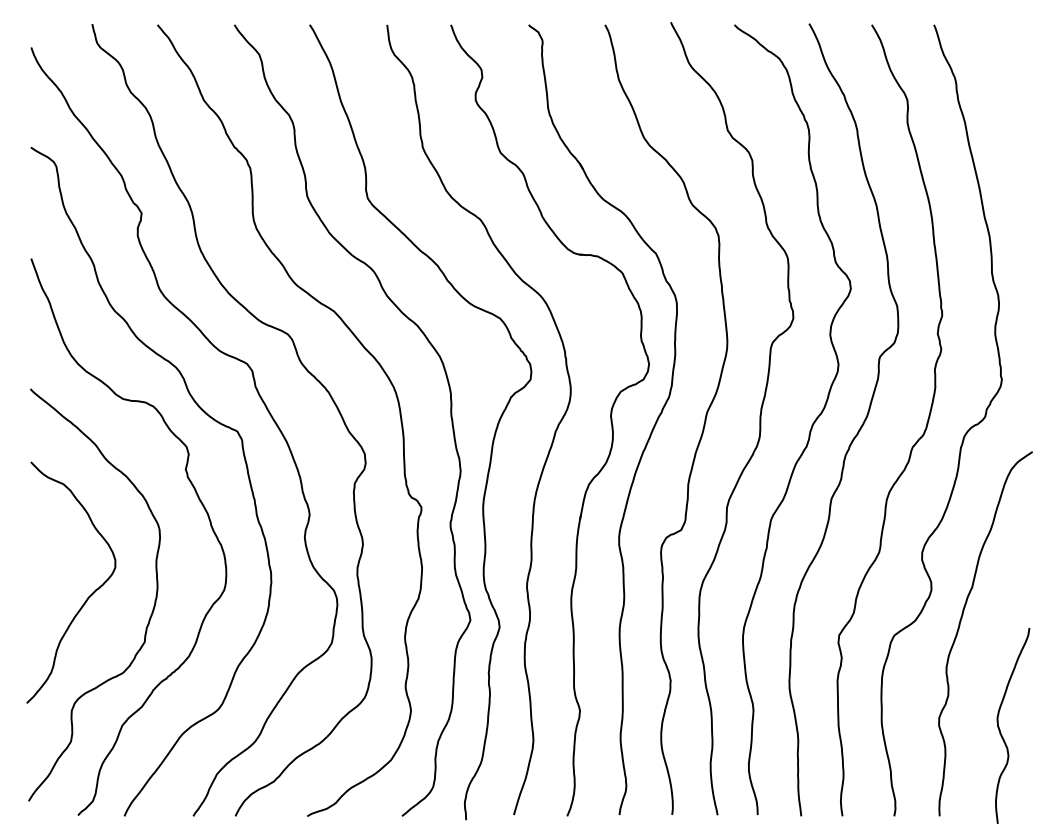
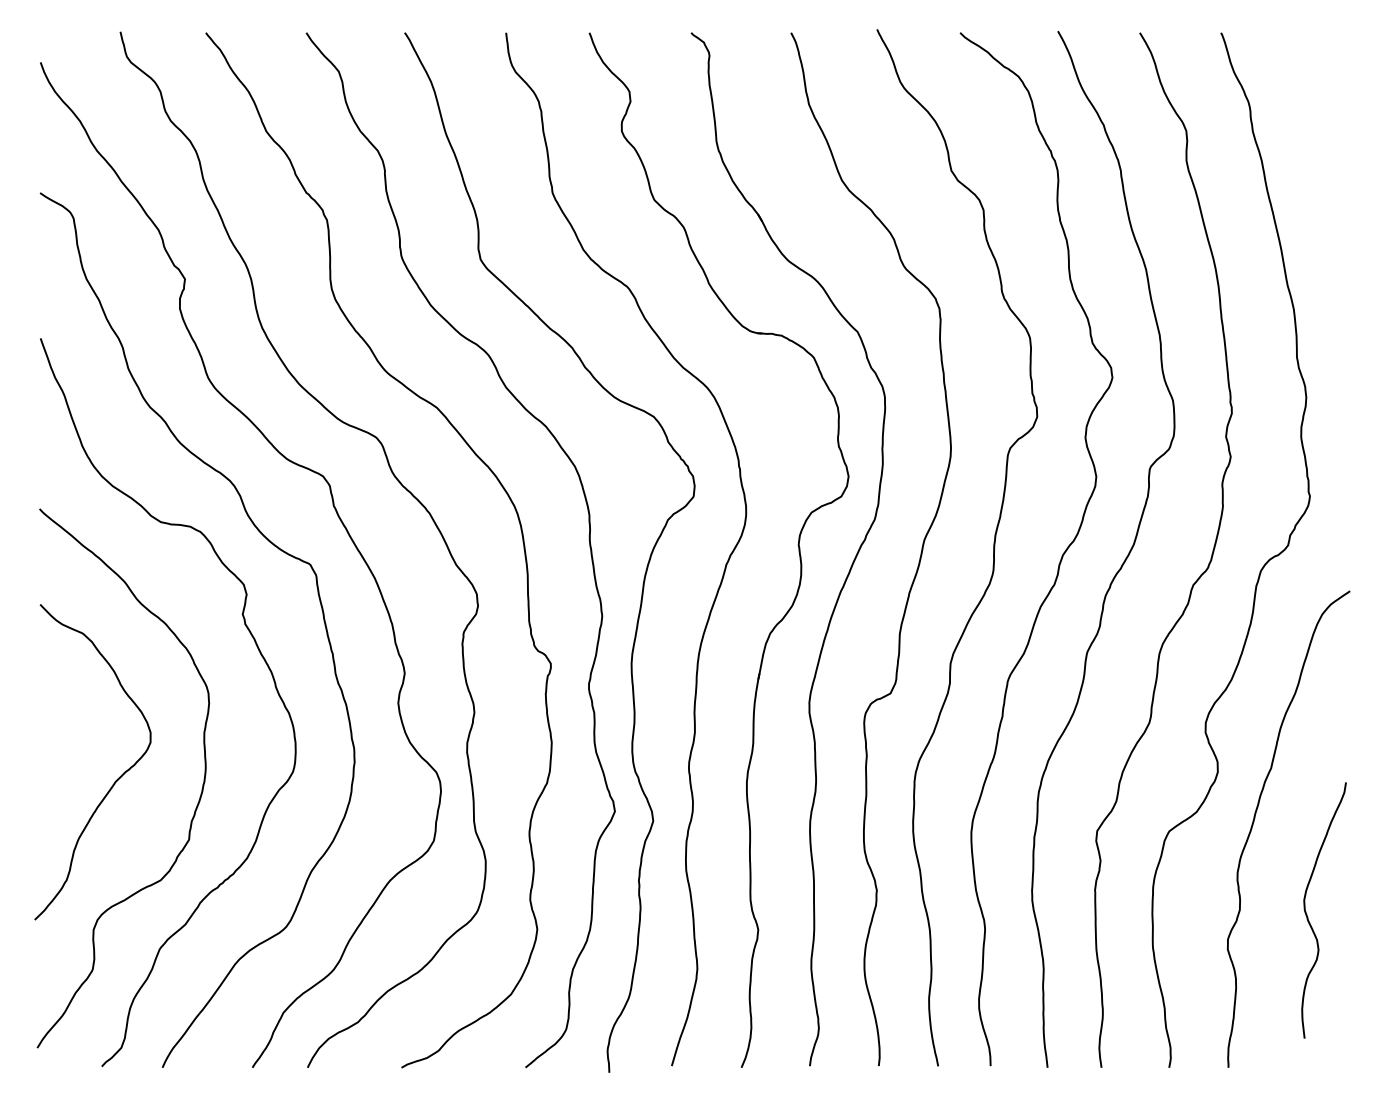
curve: (1000, 728) -> (1307, 914), moved

